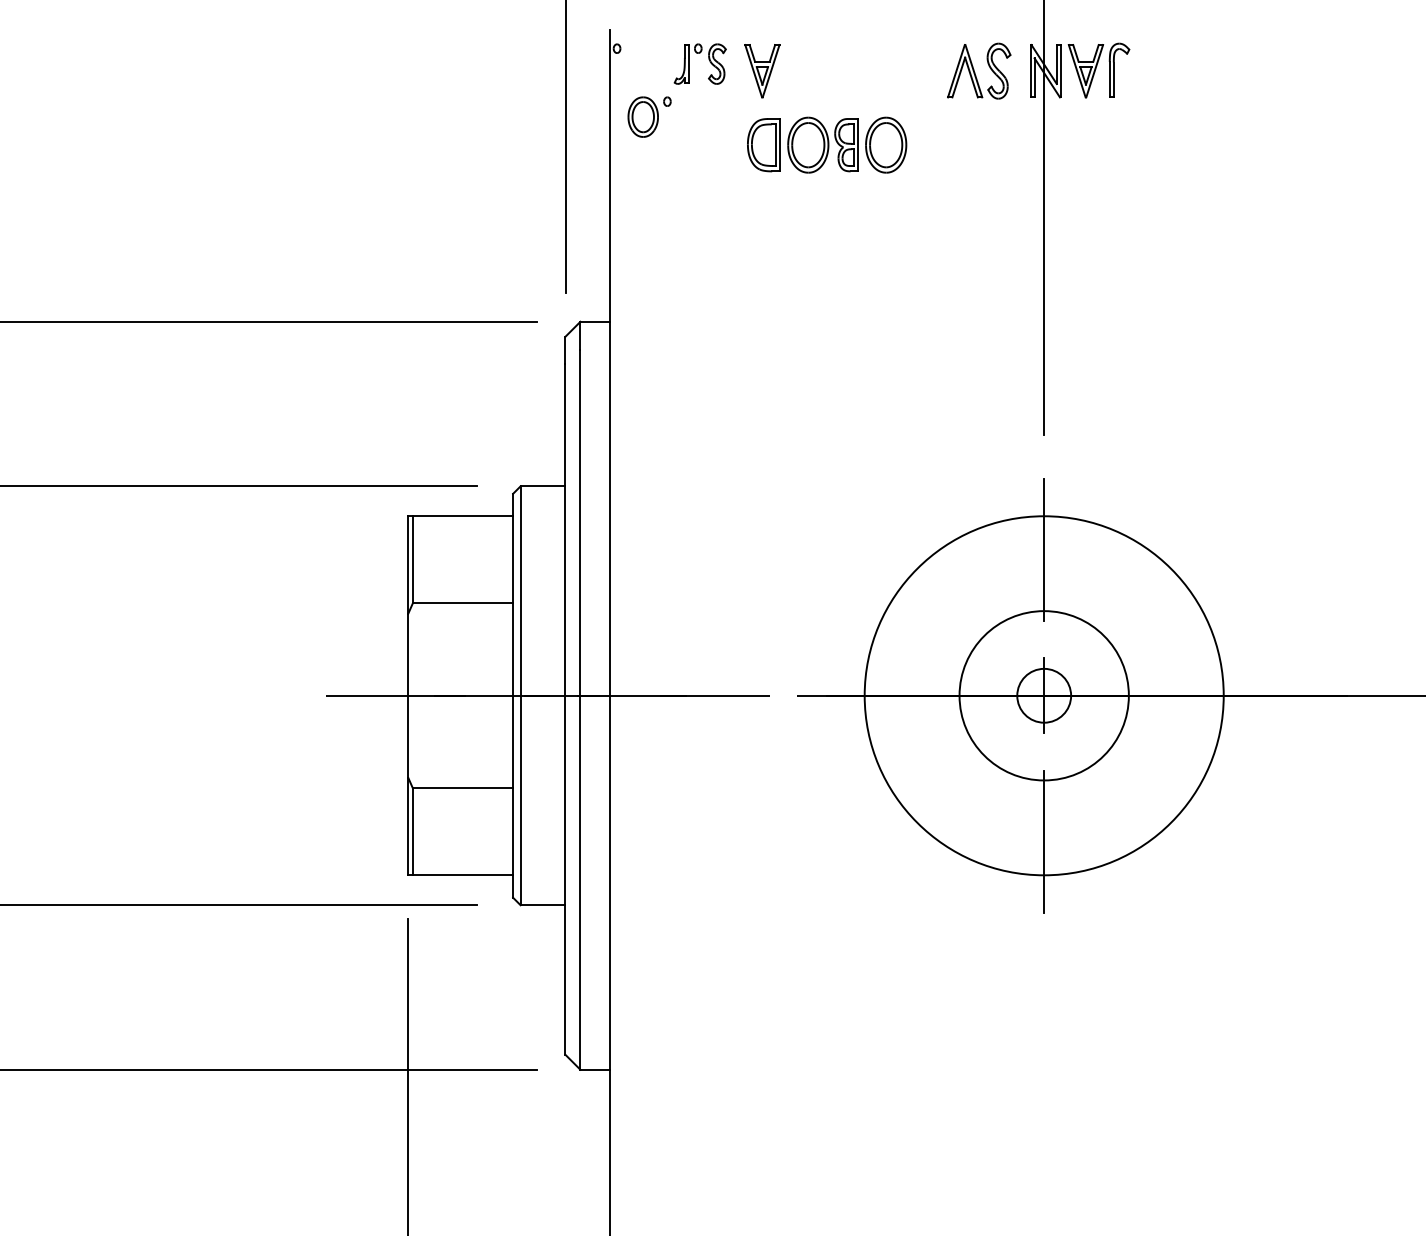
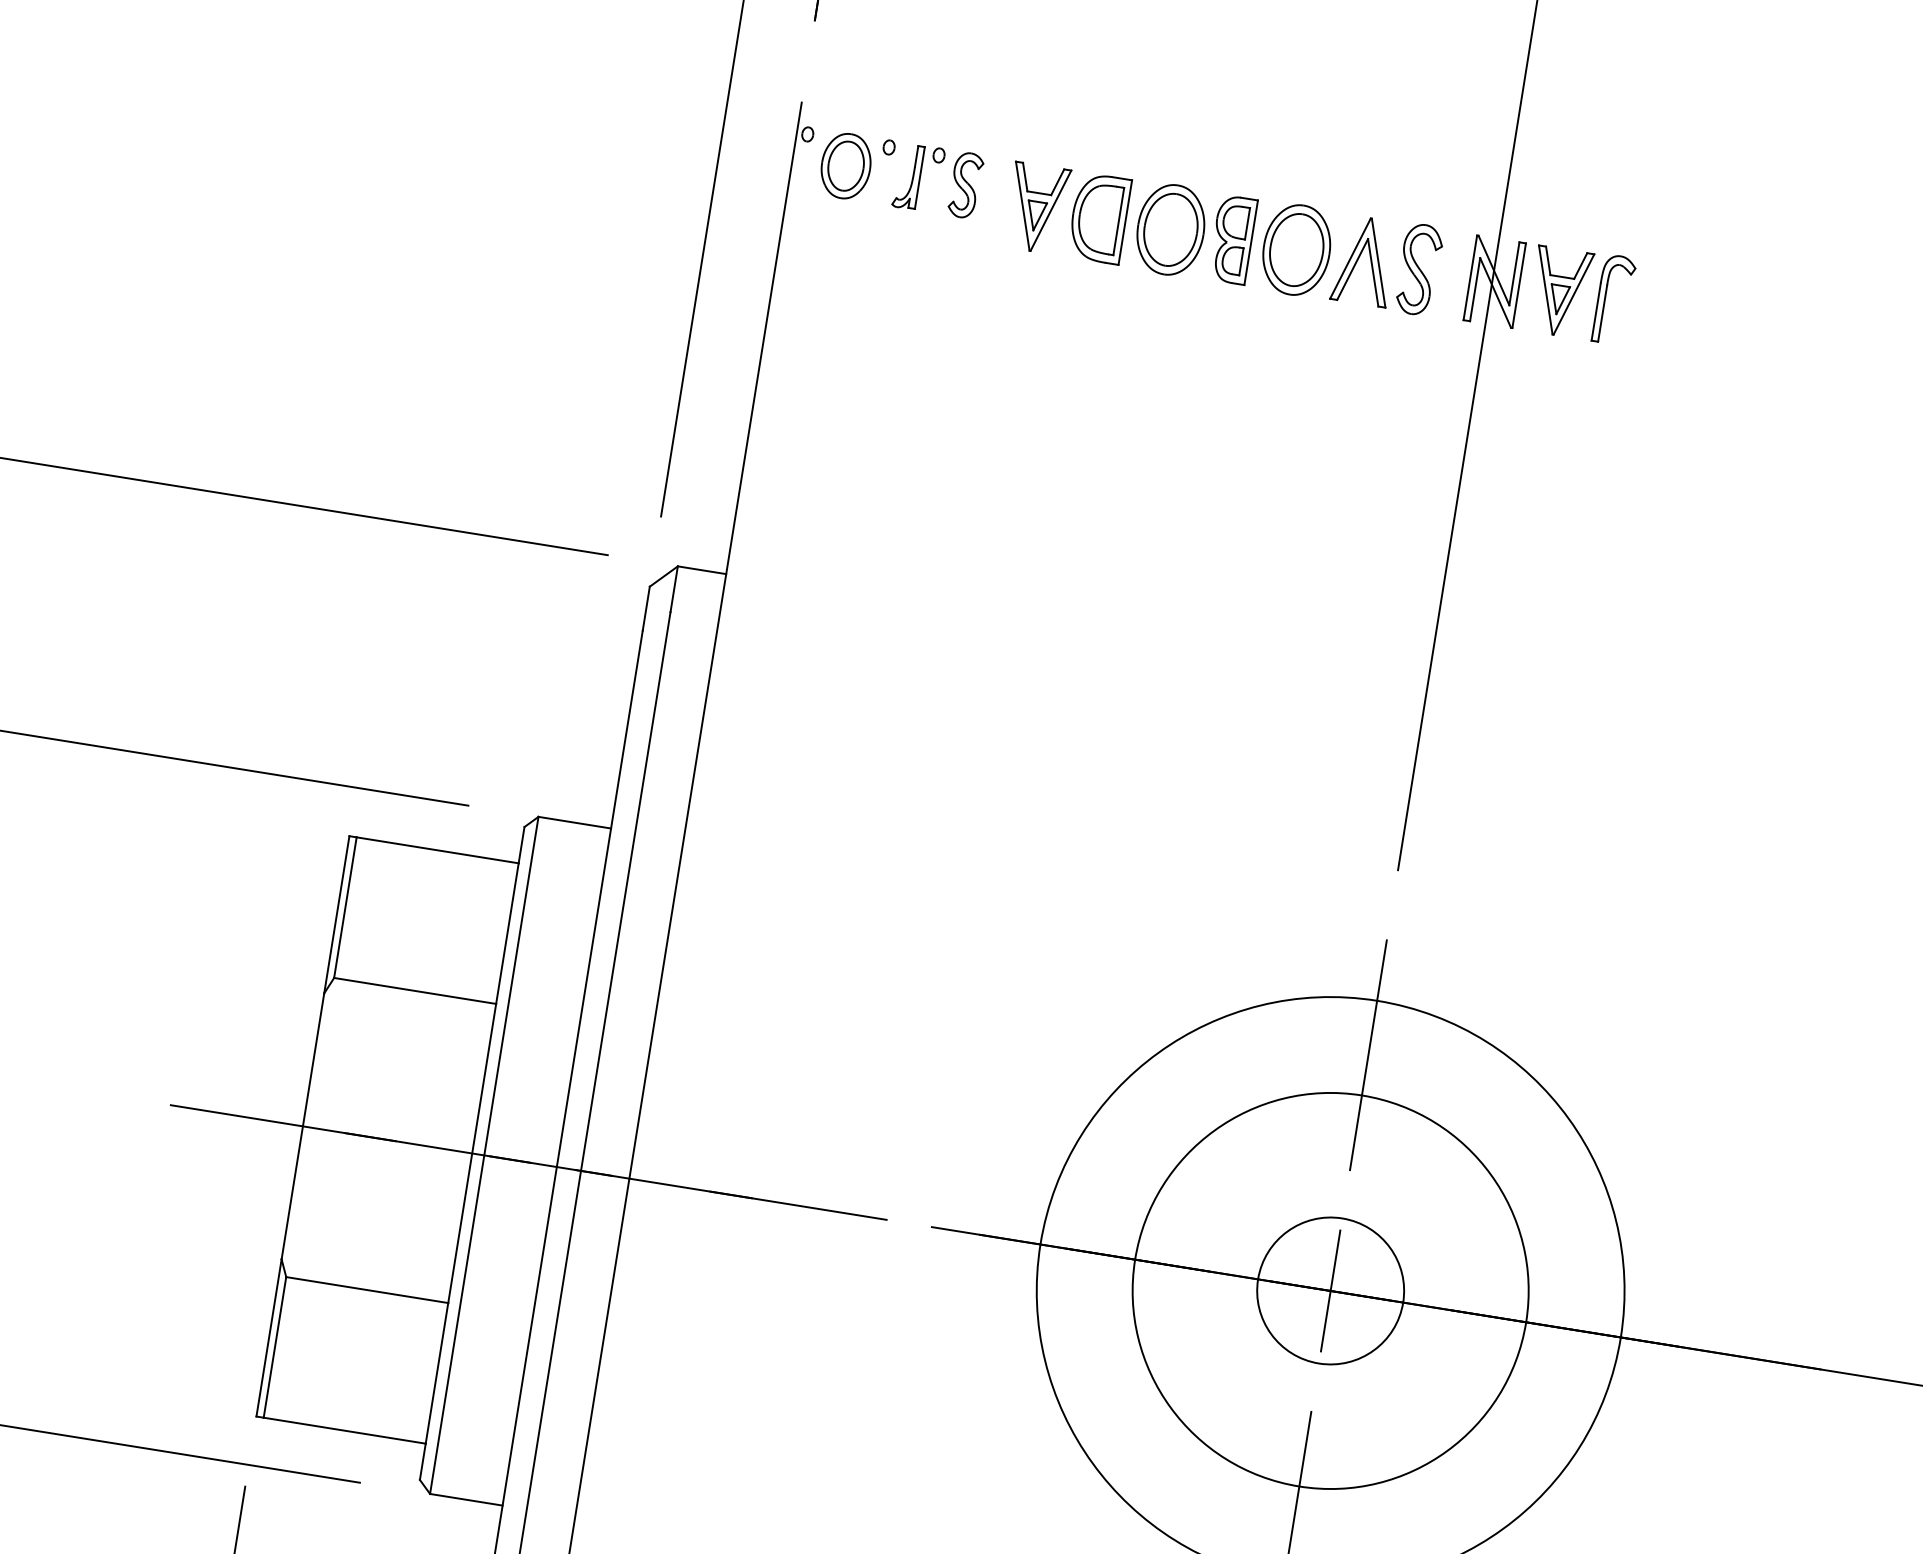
part: (649, 116) -> (856, 166), moved
part: (827, 144) -> (1202, 233), moved
circle: (1044, 695) -> (1331, 1290), size x1.43
circle: (1044, 695) -> (1331, 1290), size x1.67

